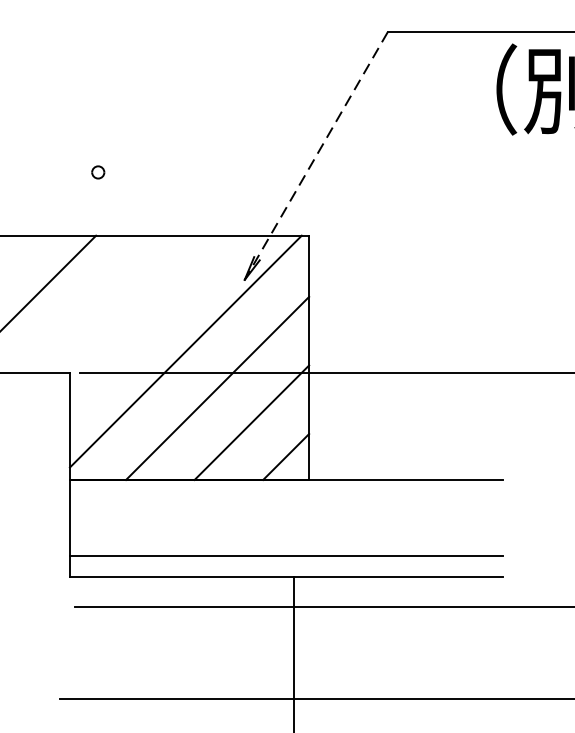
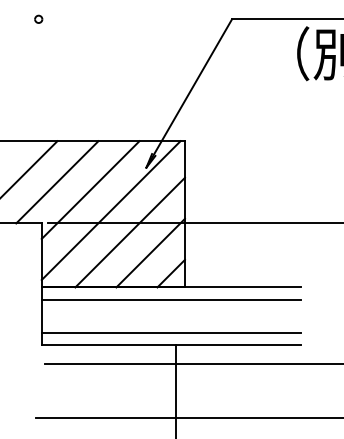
line: (316, 155) -> (189, 93), dashed -> solid
part: (97, 171) -> (38, 18), moved
line: (96, 304) -> (57, 182), added
line: (151, 316) -> (90, 189), added
line: (284, 500) -> (170, 299), added

